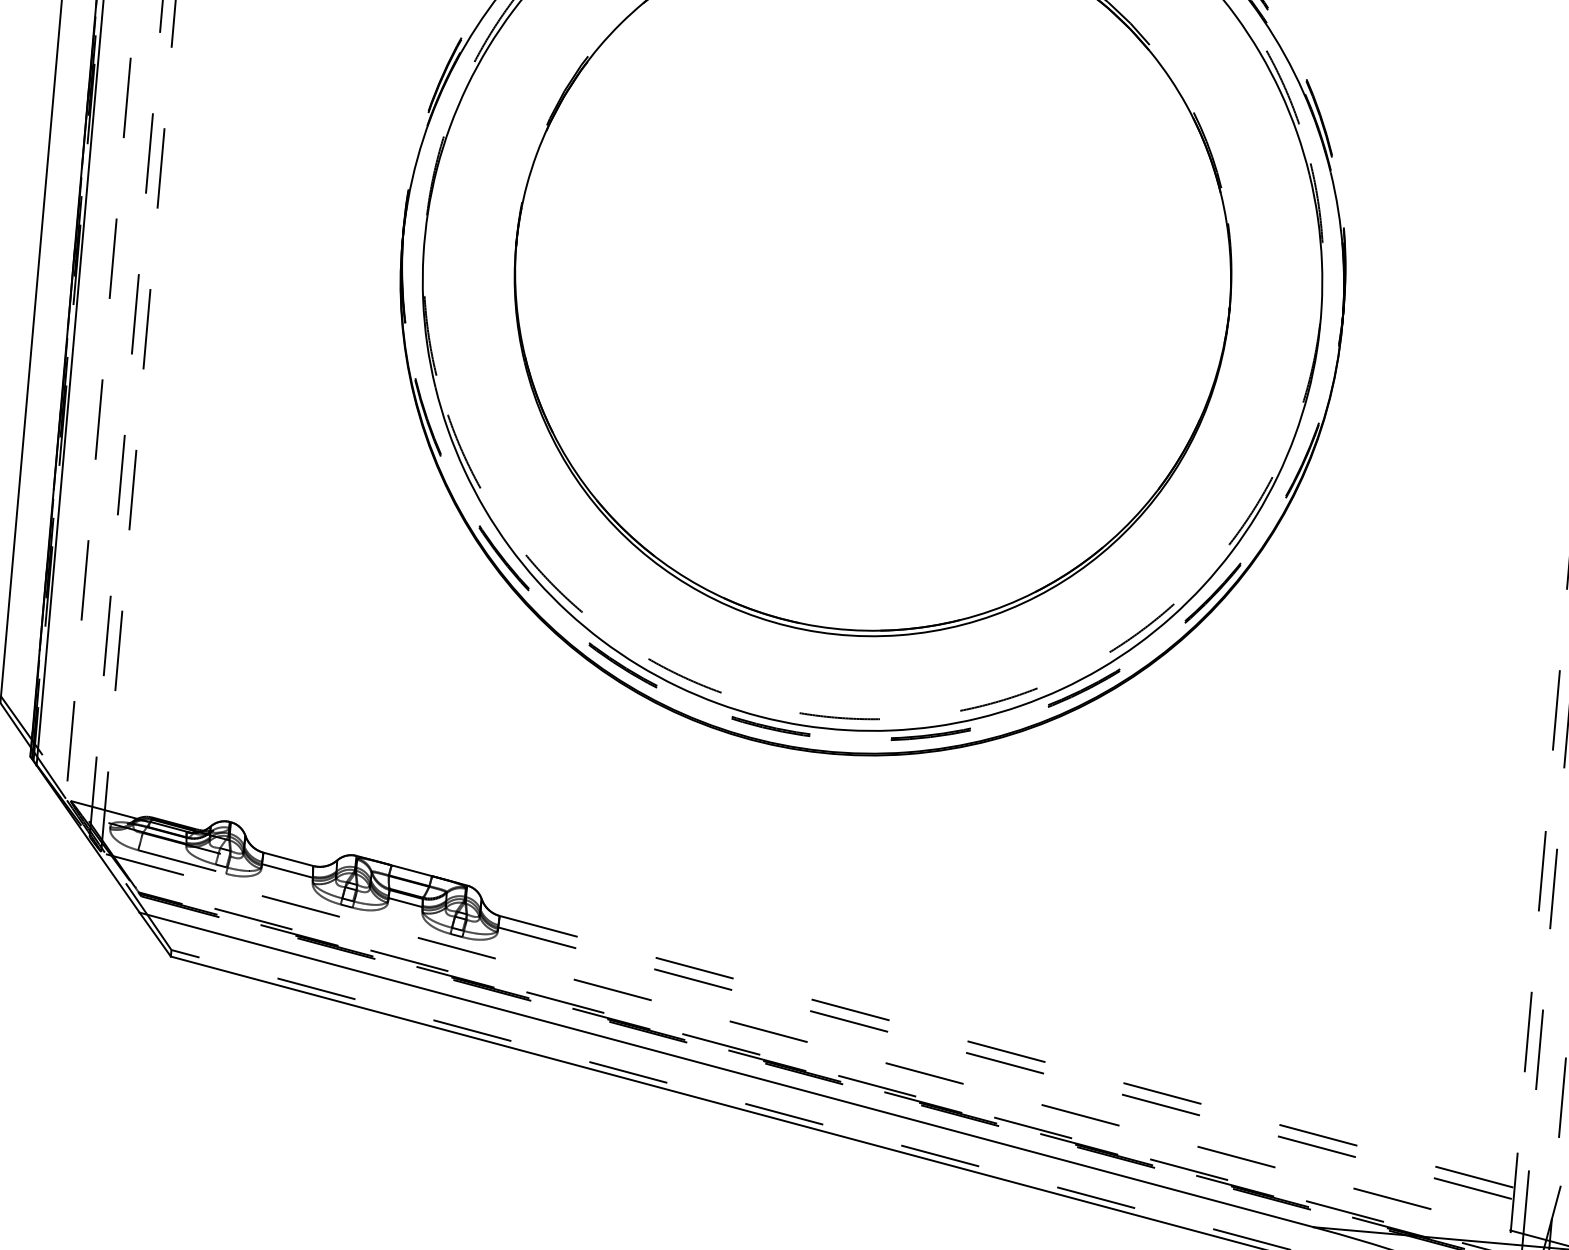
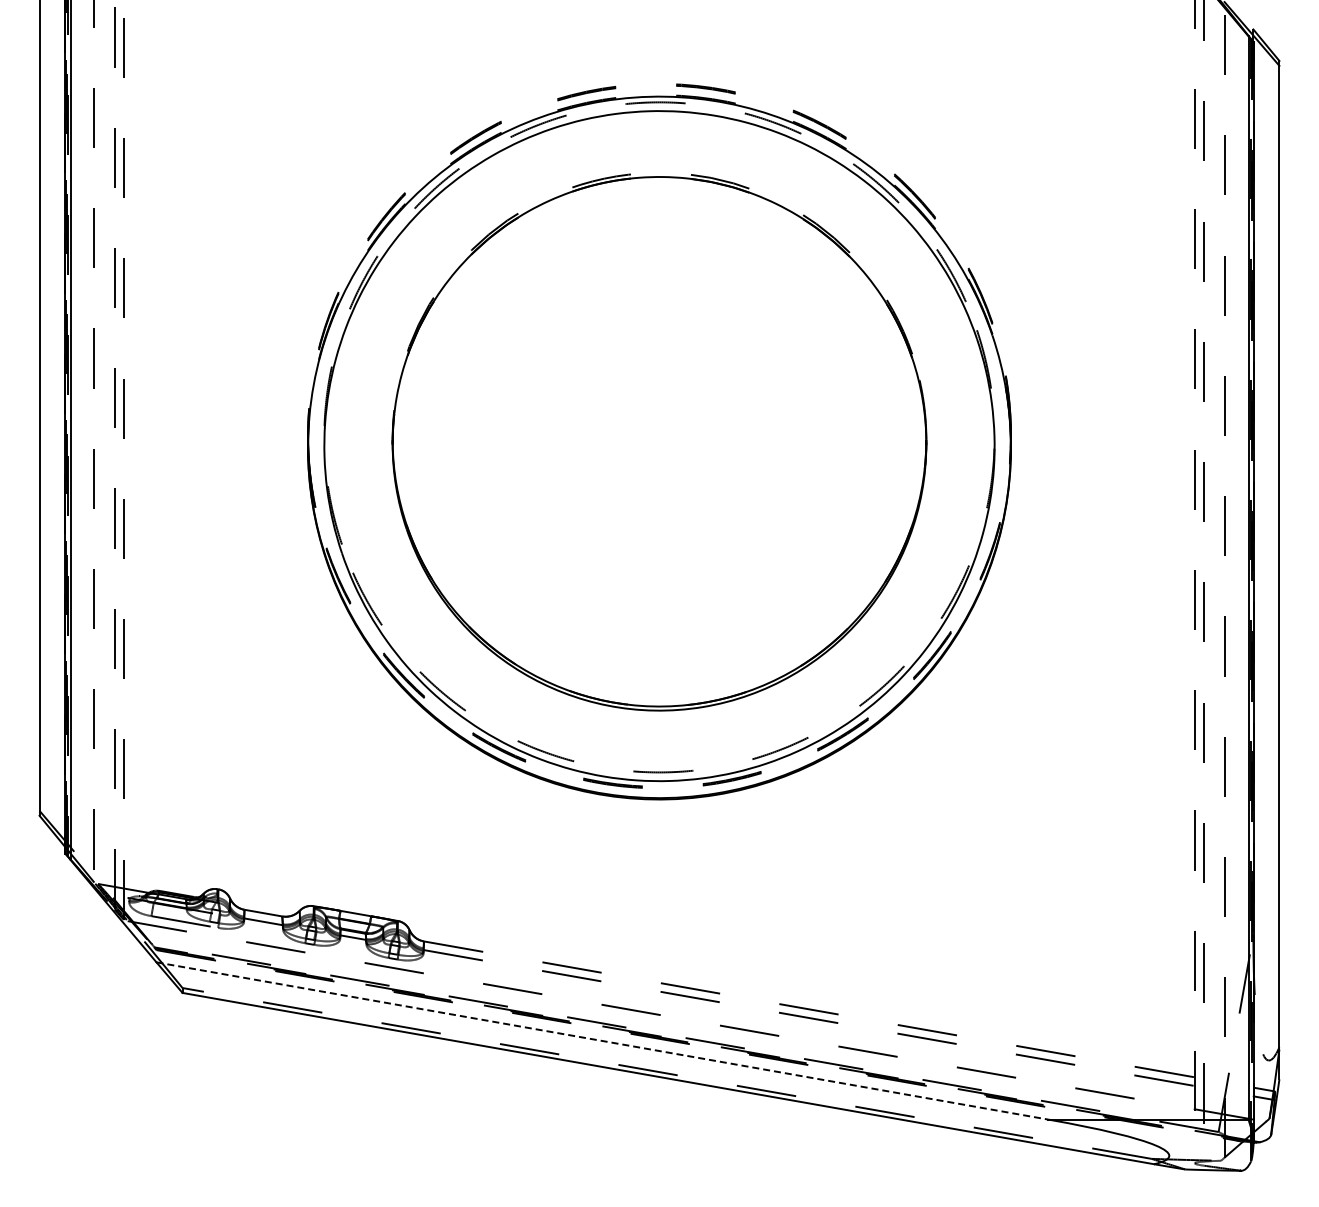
line: (726, 1069) -> (602, 1040), solid -> dashed

